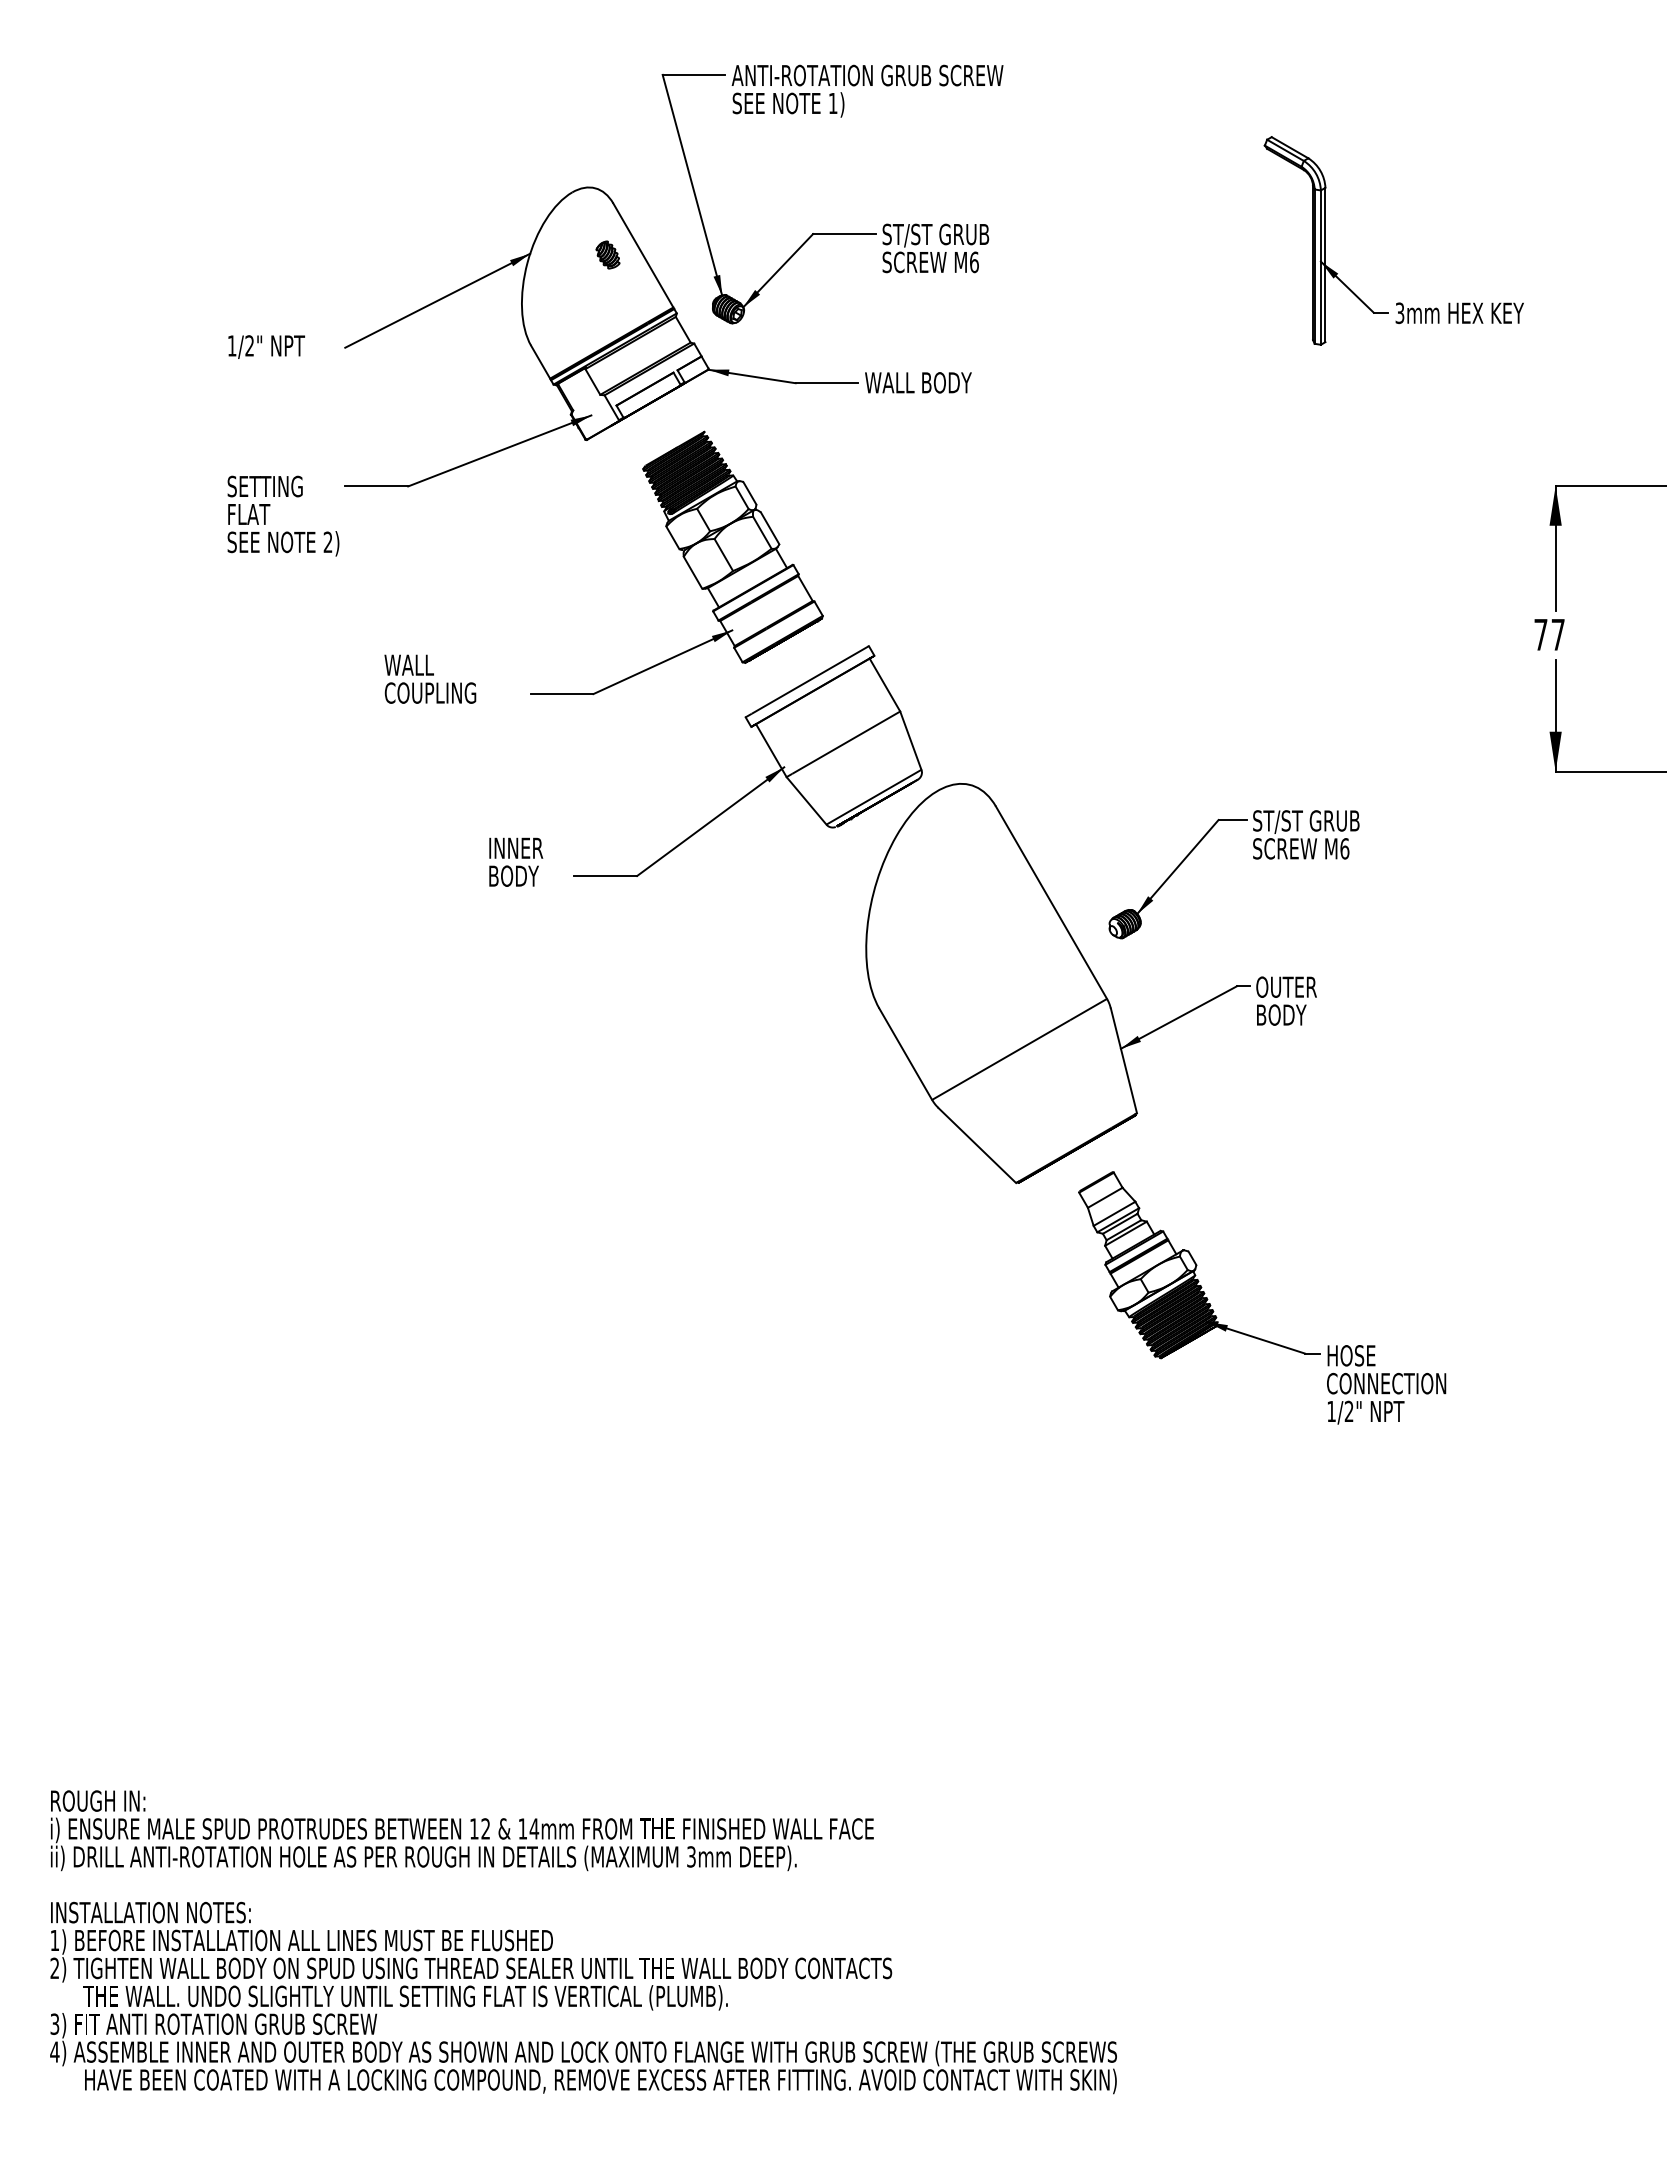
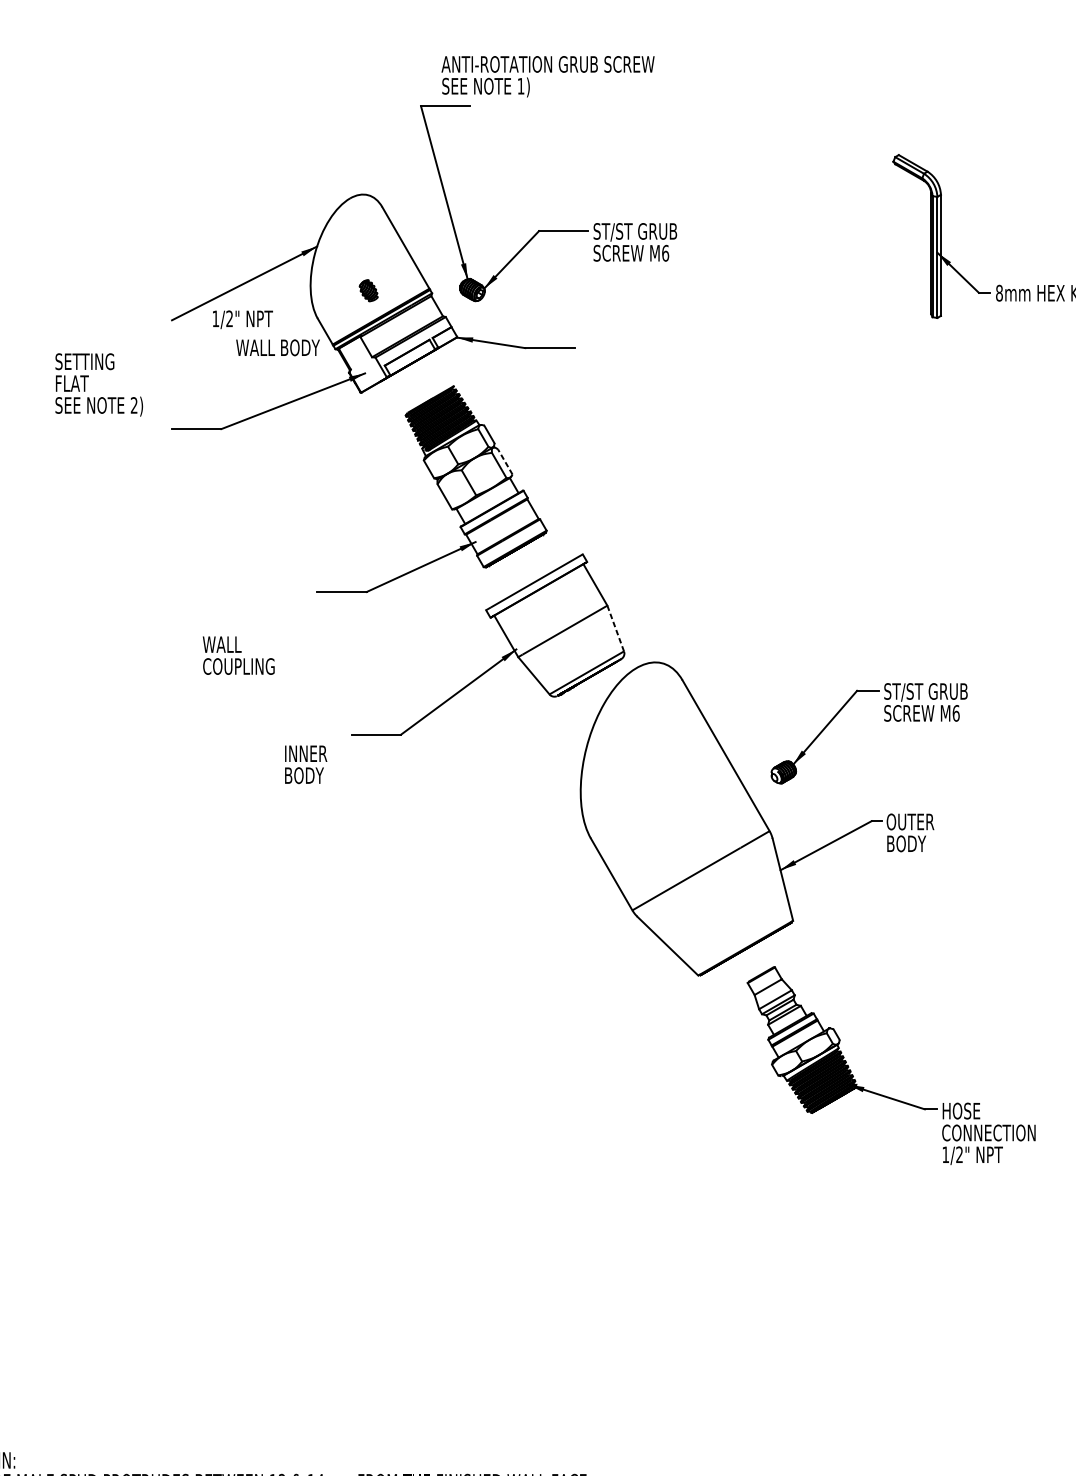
text: (867, 90) -> (547, 76), moved
part: (607, 254) -> (368, 290), moved
text: (1399, 312) -> (999, 292), 3mm -> 8mm
text: (266, 346) -> (242, 319), moved
text: (918, 382) -> (278, 347), moved
text: (283, 515) -> (99, 384), moved
line: (769, 527) -> (504, 461), solid -> dashed
text: (430, 678) -> (238, 655), moved
line: (910, 740) -> (615, 628), solid -> dashed
text: (516, 861) -> (306, 764), moved

